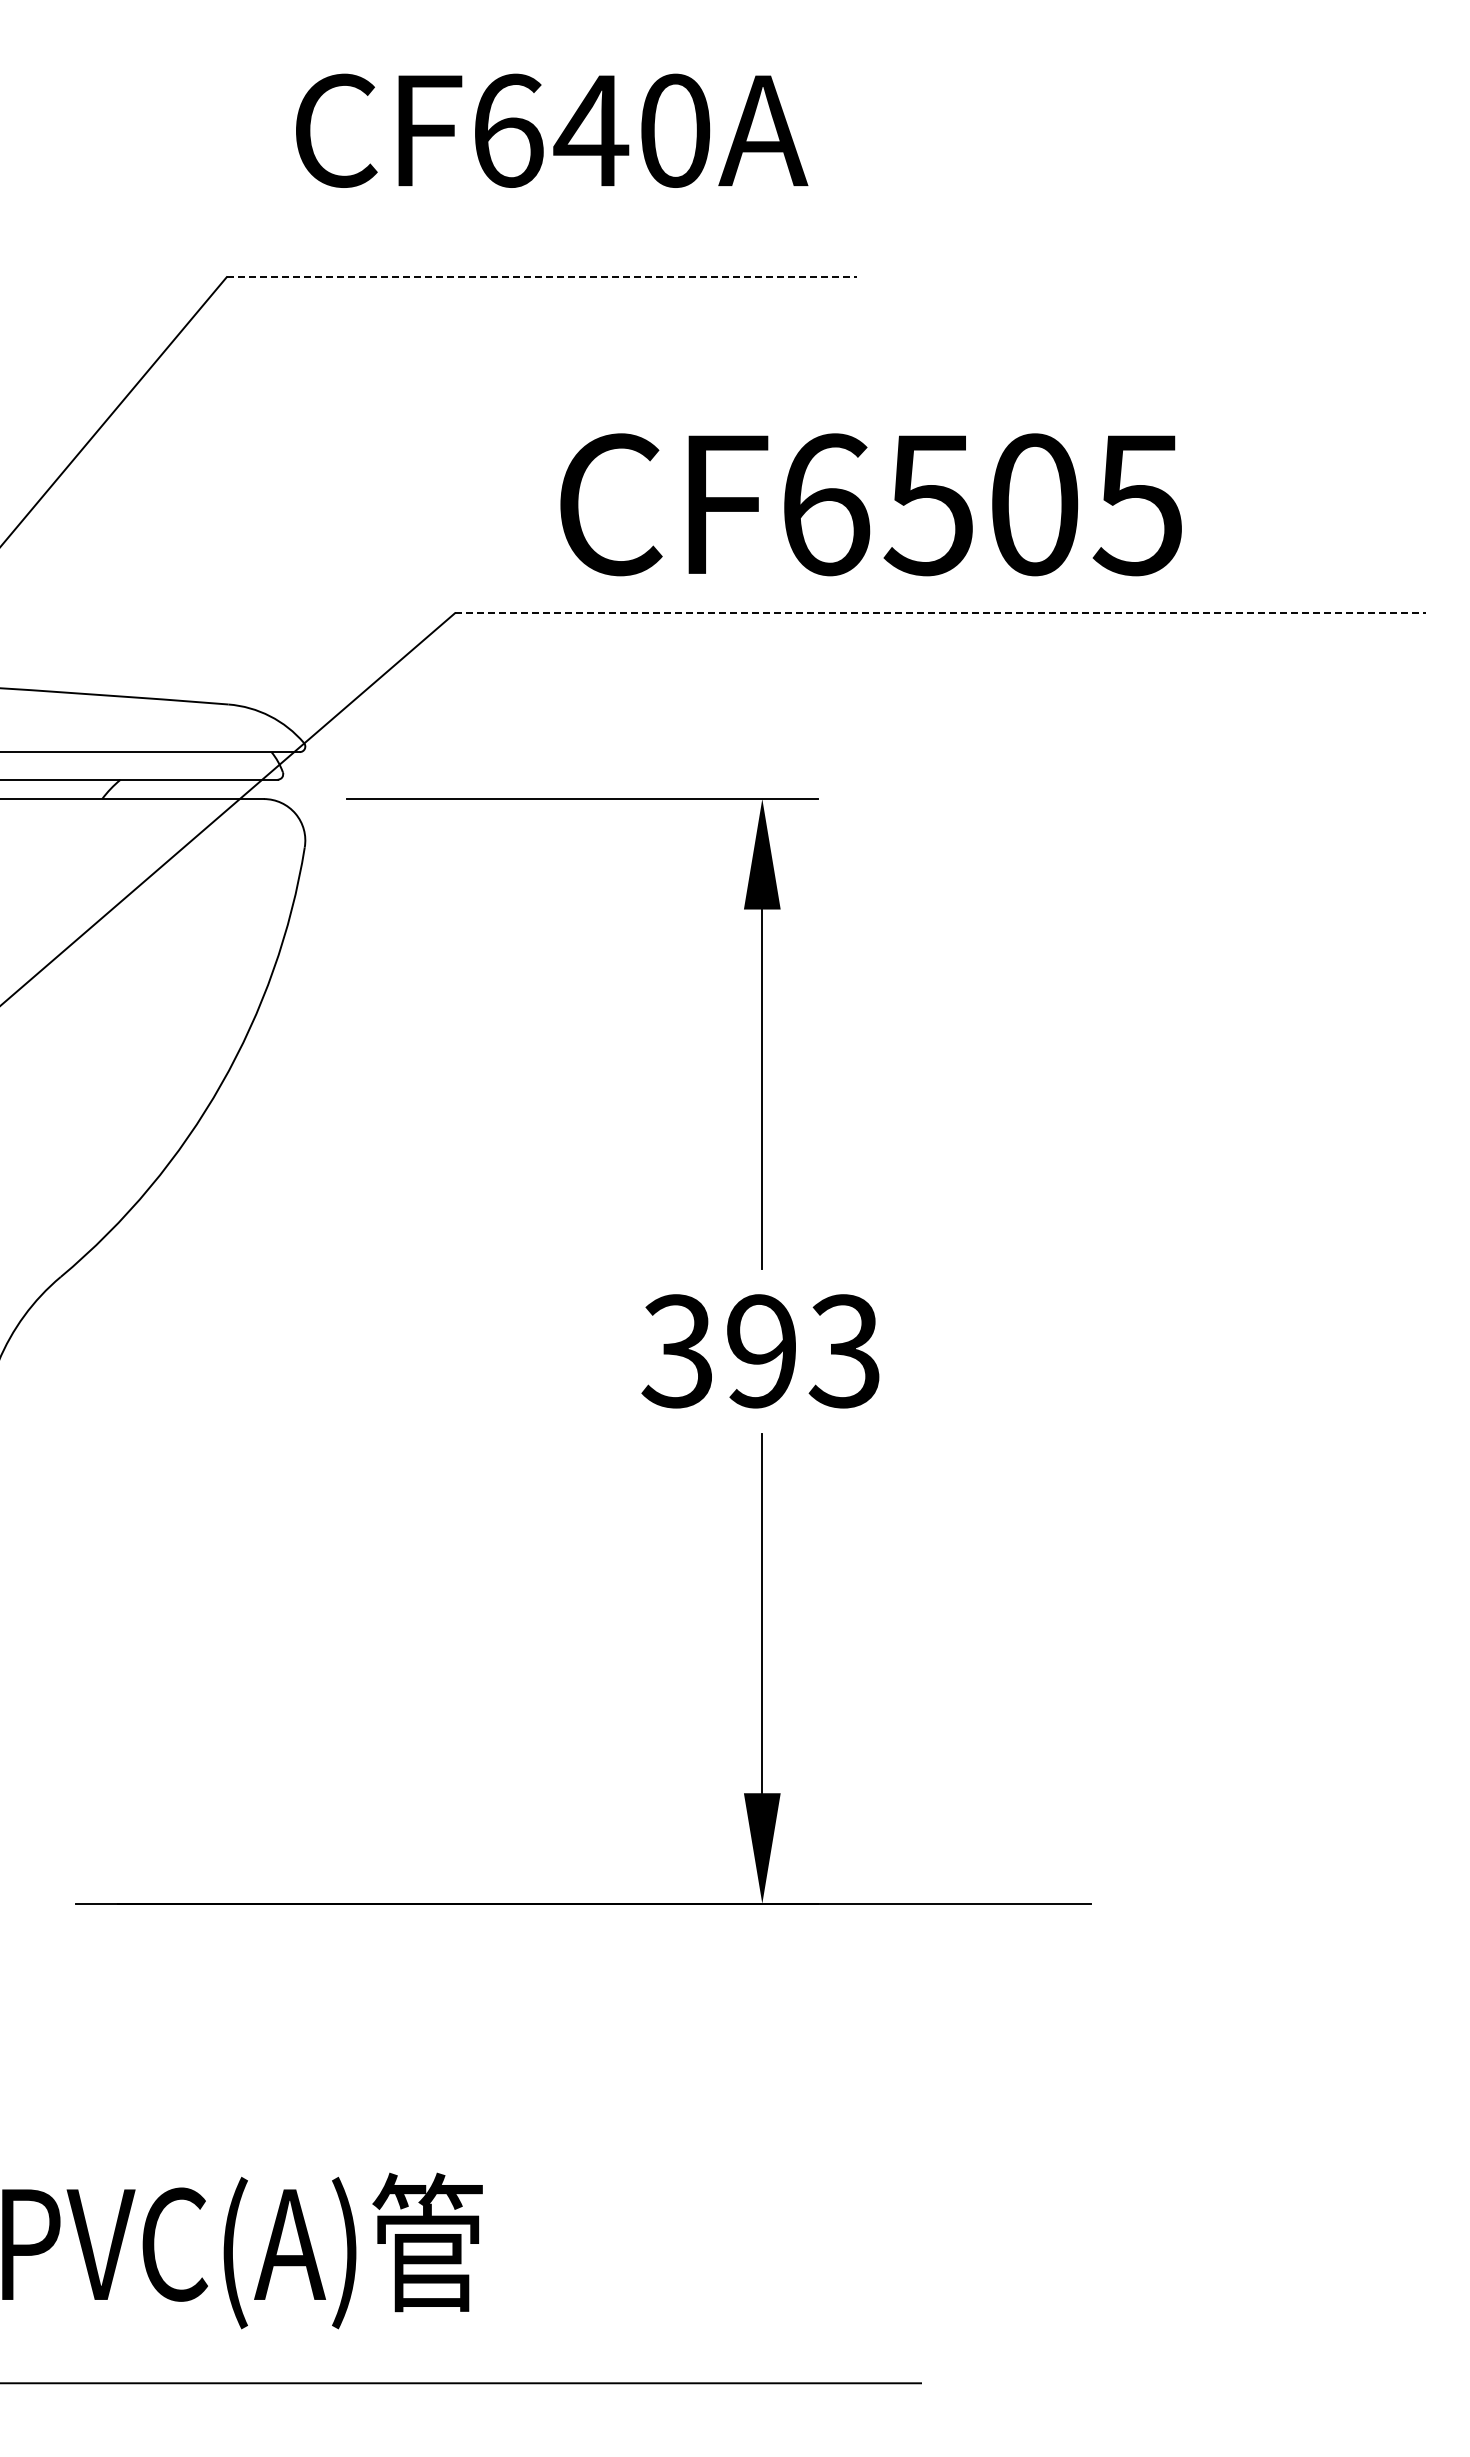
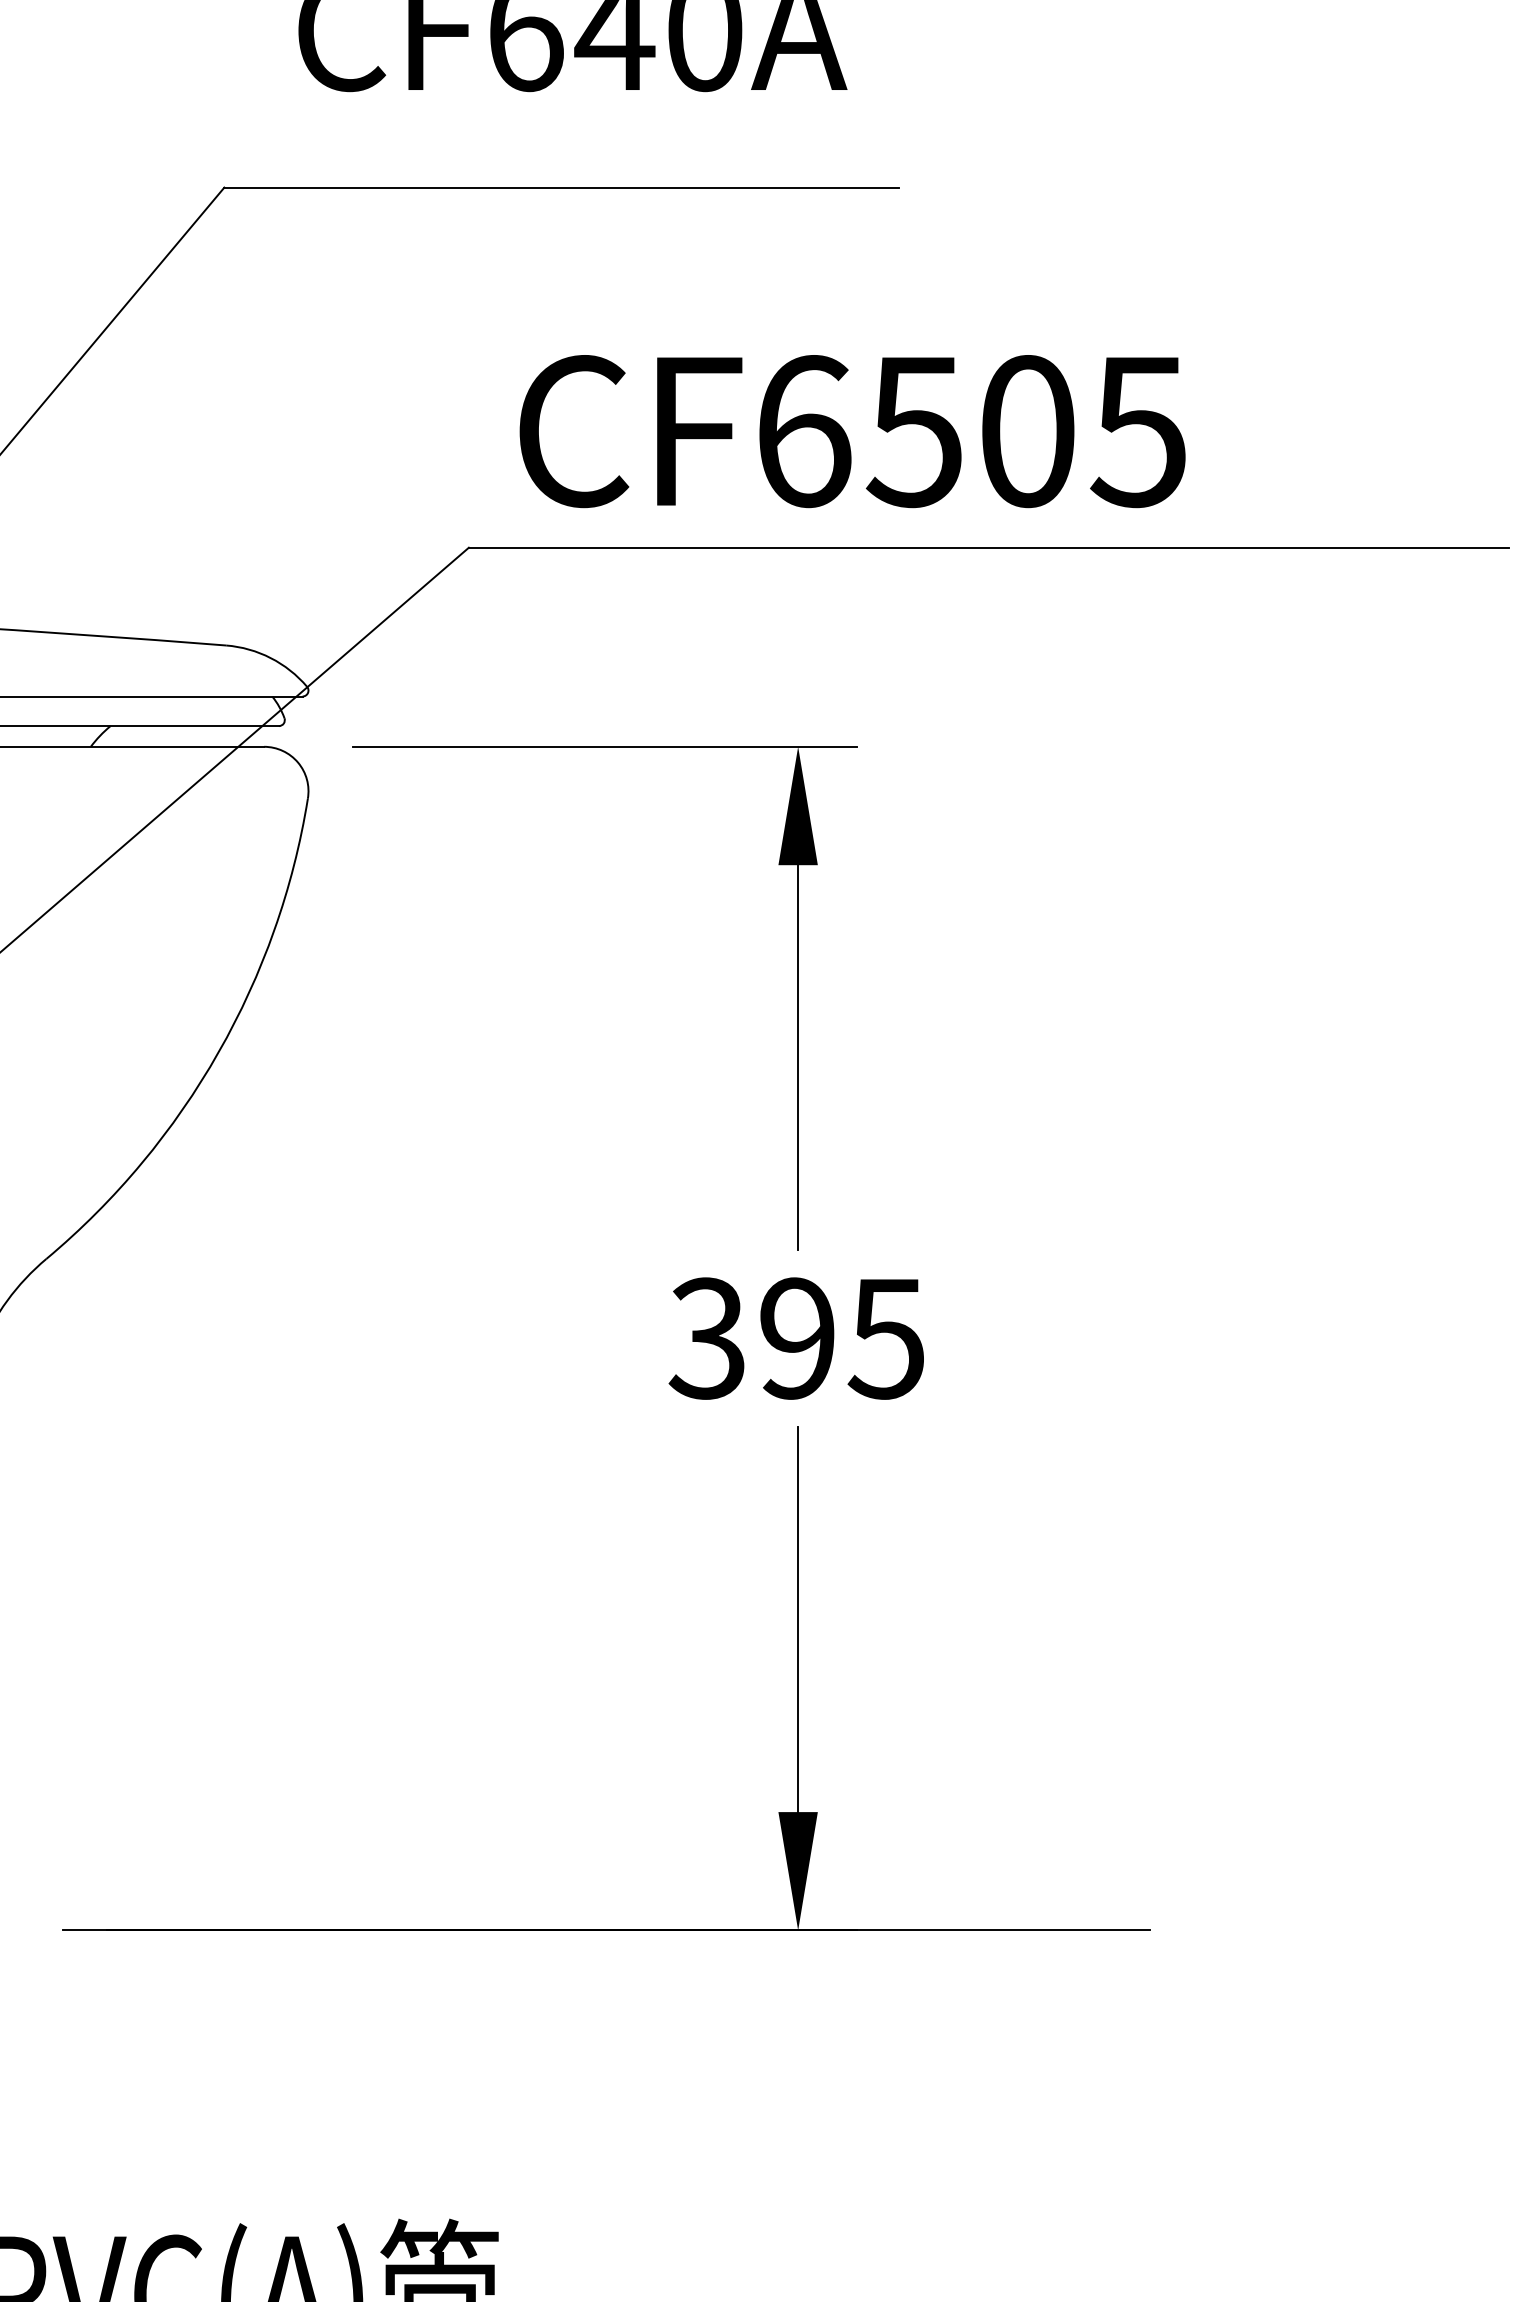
line: (541, 277) -> (561, 187), dashed -> solid
text: (870, 504) -> (851, 431), moved
line: (940, 613) -> (989, 547), dashed -> solid
text: (843, 1351) -> (885, 1338), 393 -> 395

